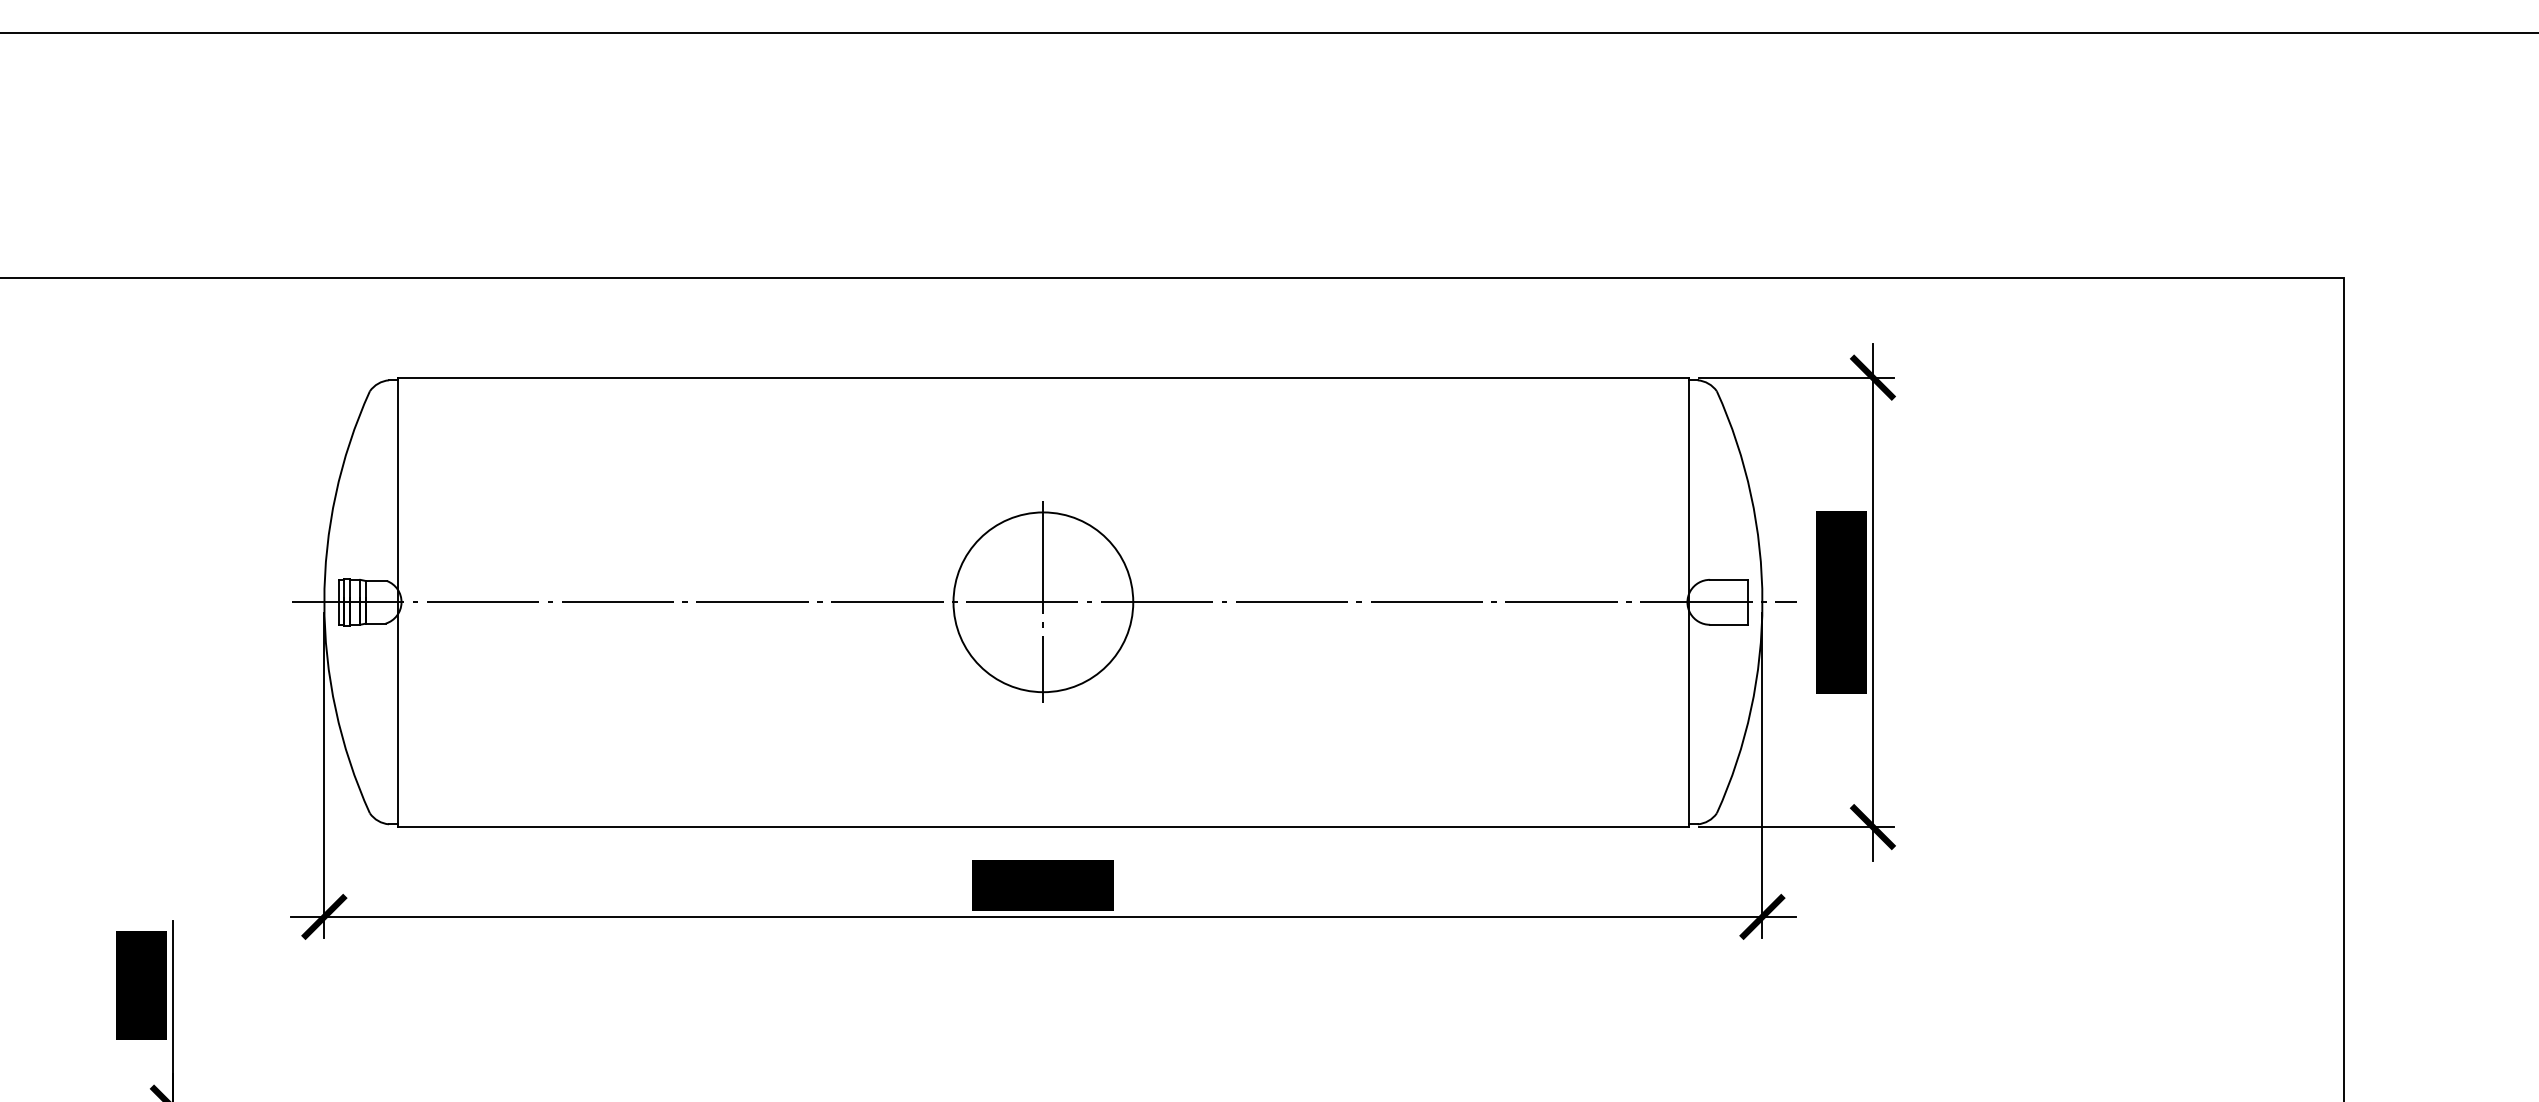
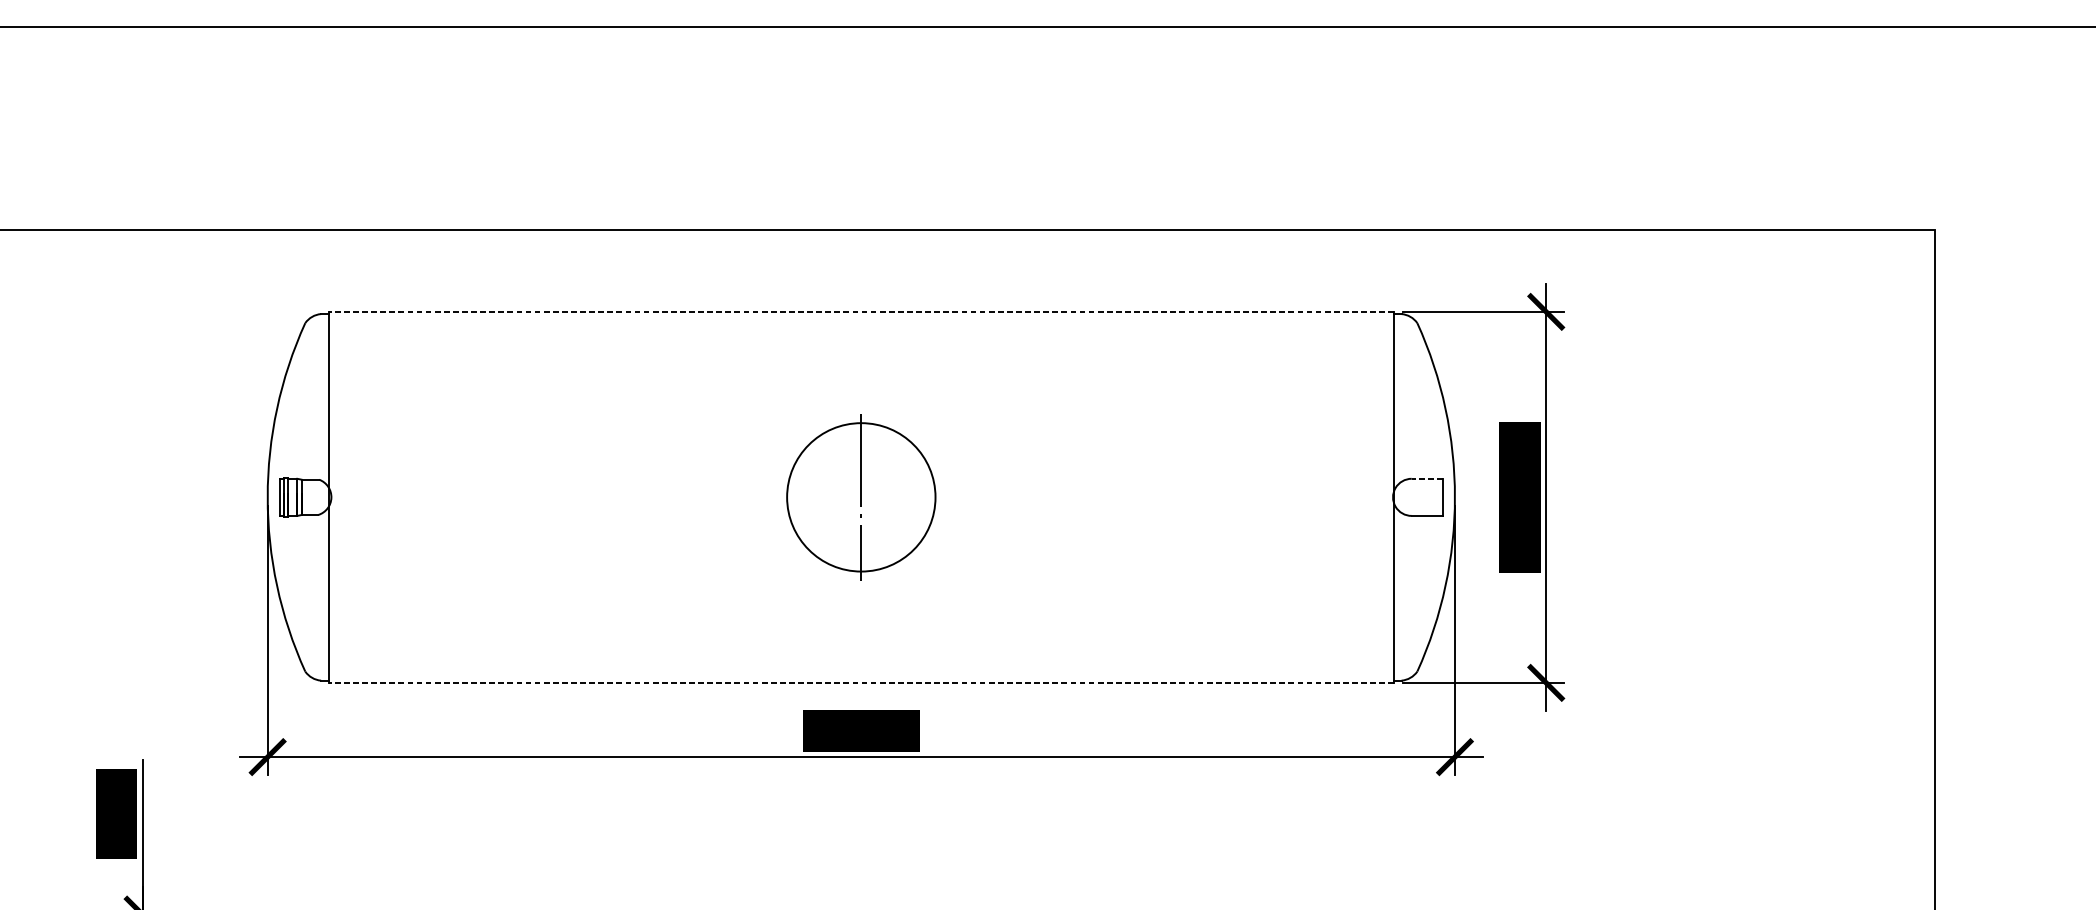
line: (1042, 377) -> (860, 311), solid -> dashed
line: (1728, 579) -> (1426, 478), solid -> dashed
line: (1044, 602) -> (862, 497), removed
line: (1042, 827) -> (860, 683), solid -> dashed

